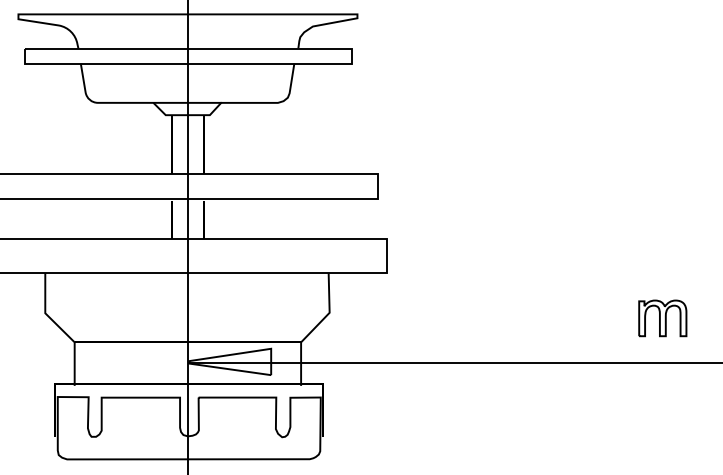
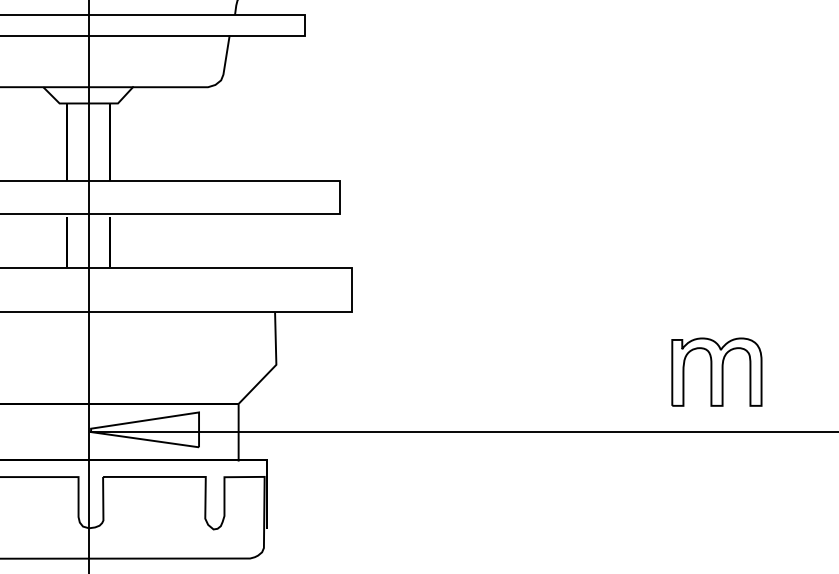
part: (662, 318) -> (716, 372), size x1.43

